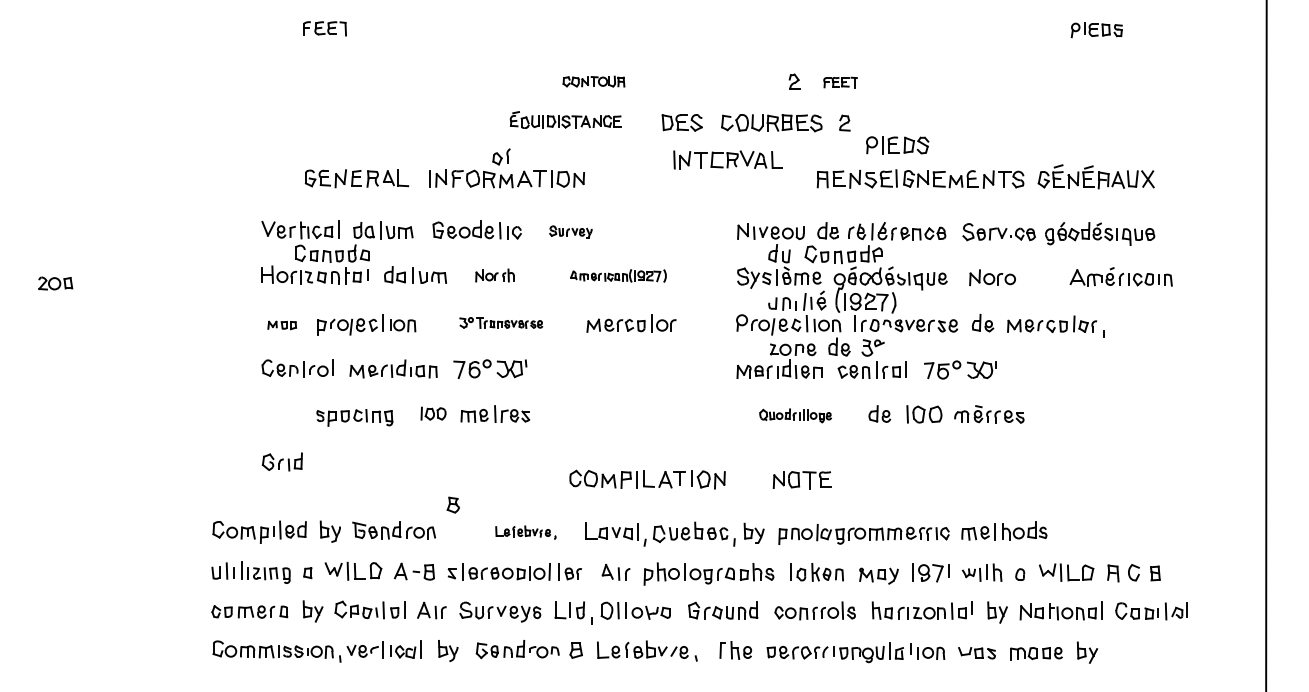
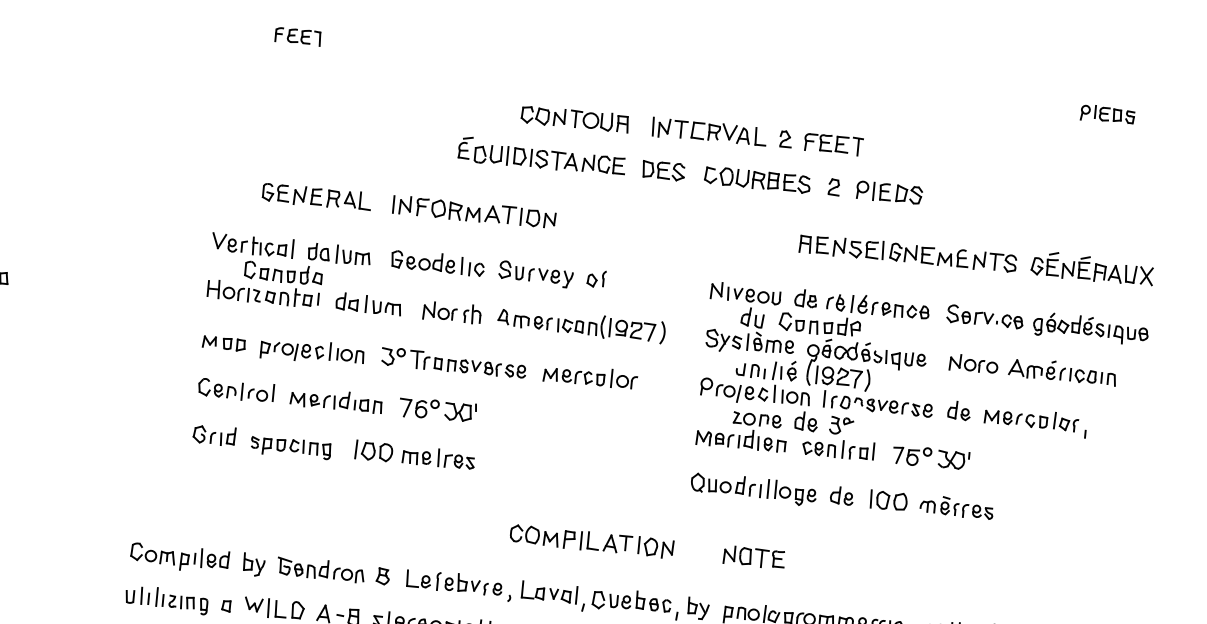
part: (593, 81) -> (574, 118), size x1.67
part: (840, 82) -> (833, 144), size x1.67
part: (565, 119) -> (541, 155), size x1.43
part: (897, 145) -> (889, 192), moved
part: (501, 156) -> (596, 278), moved
part: (727, 159) -> (708, 131), moved
part: (570, 231) -> (535, 273), size x1.67
part: (494, 275) -> (451, 312), size x1.43
part: (618, 275) -> (581, 324), size x1.67
part: (1120, 276) -> (1061, 371), moved
part: (501, 322) -> (454, 362), size x1.67
part: (281, 325) -> (223, 343), size x1.43
part: (433, 413) -> (373, 451), size x1.43
part: (795, 415) -> (753, 489), size x1.67
part: (281, 461) -> (213, 434), moved
part: (452, 504) -> (382, 575), moved
part: (525, 532) -> (458, 585), size x1.67

